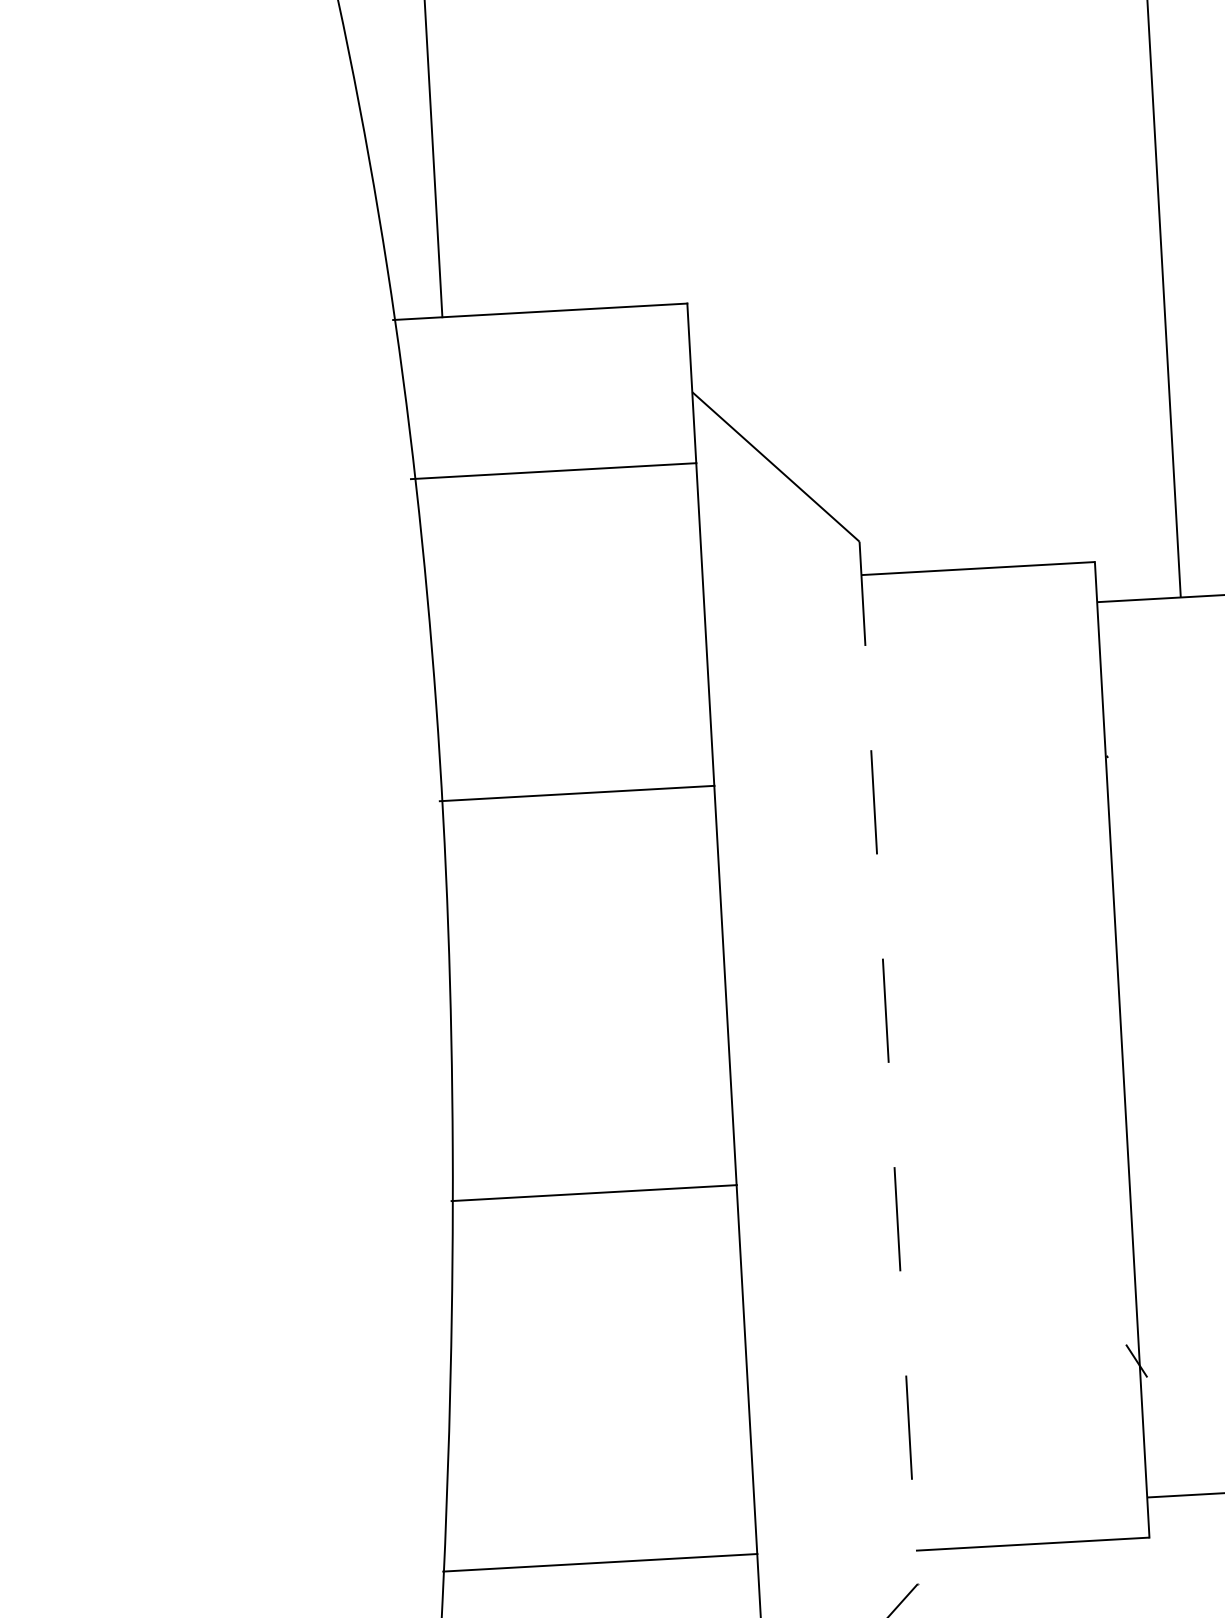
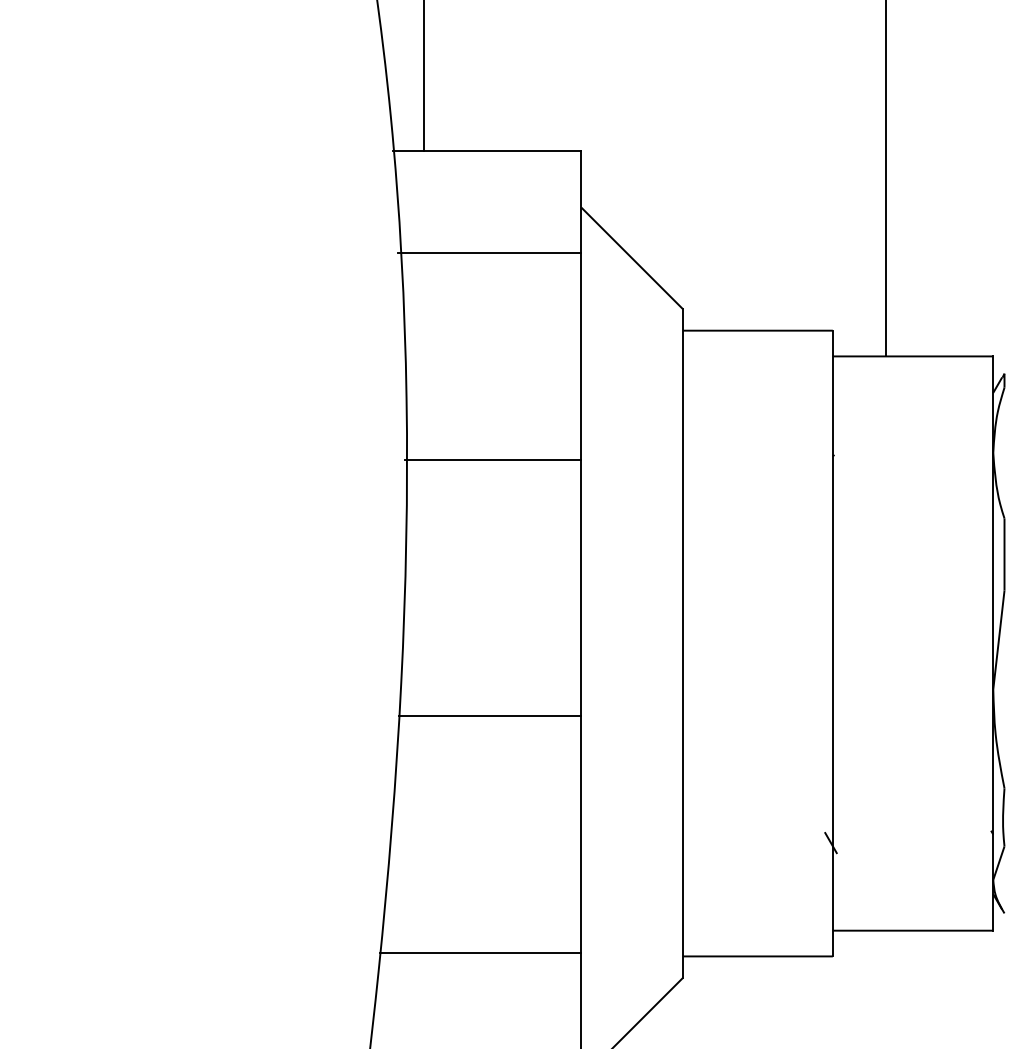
line: (889, 1064) -> (683, 644), dashed -> solid

